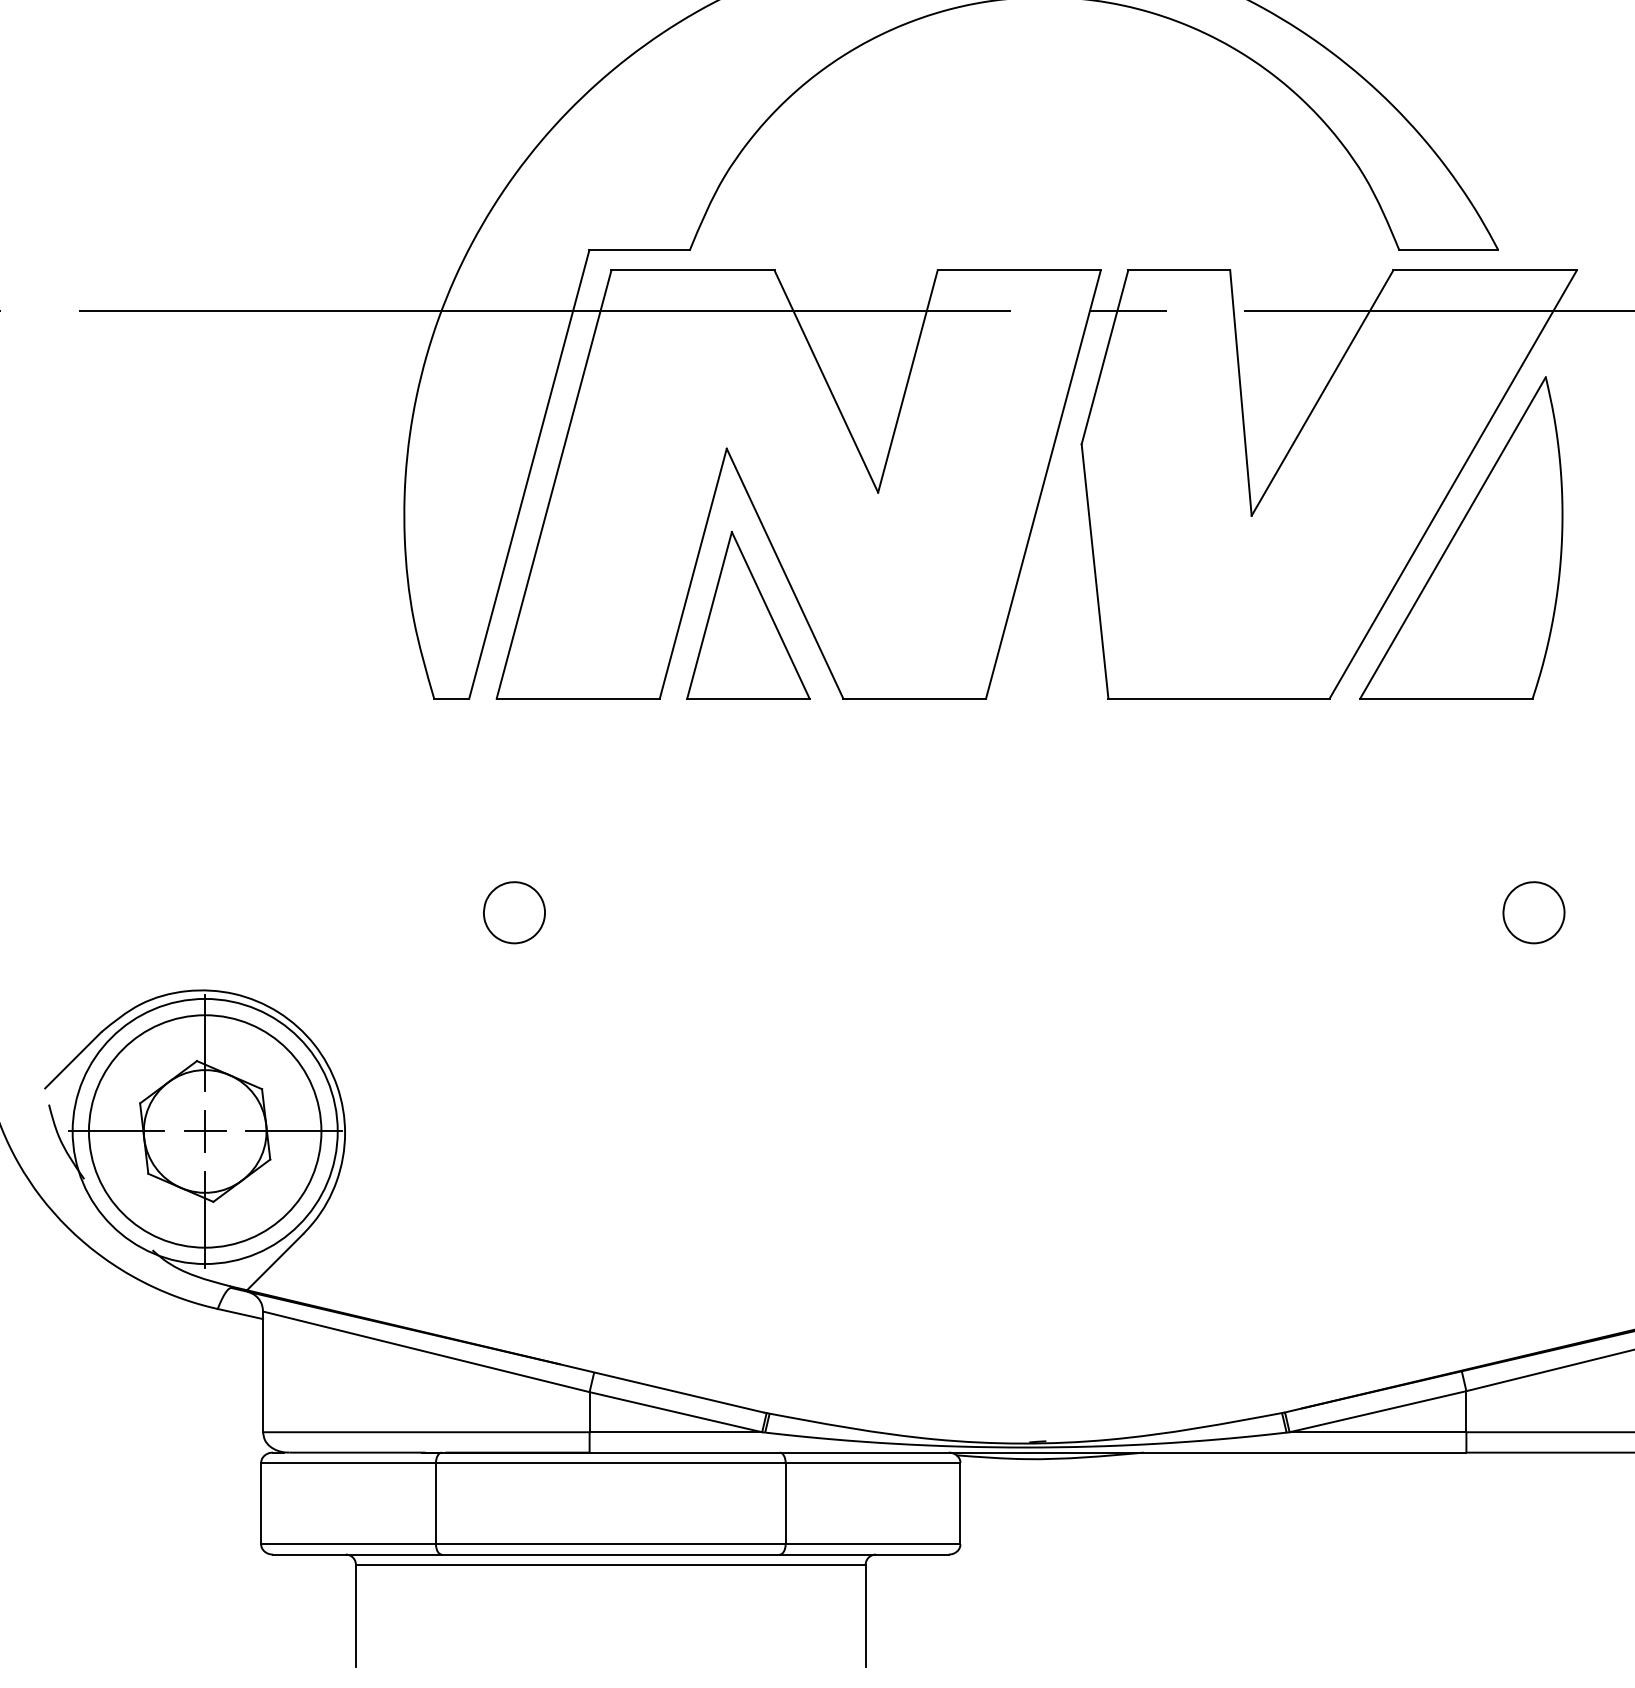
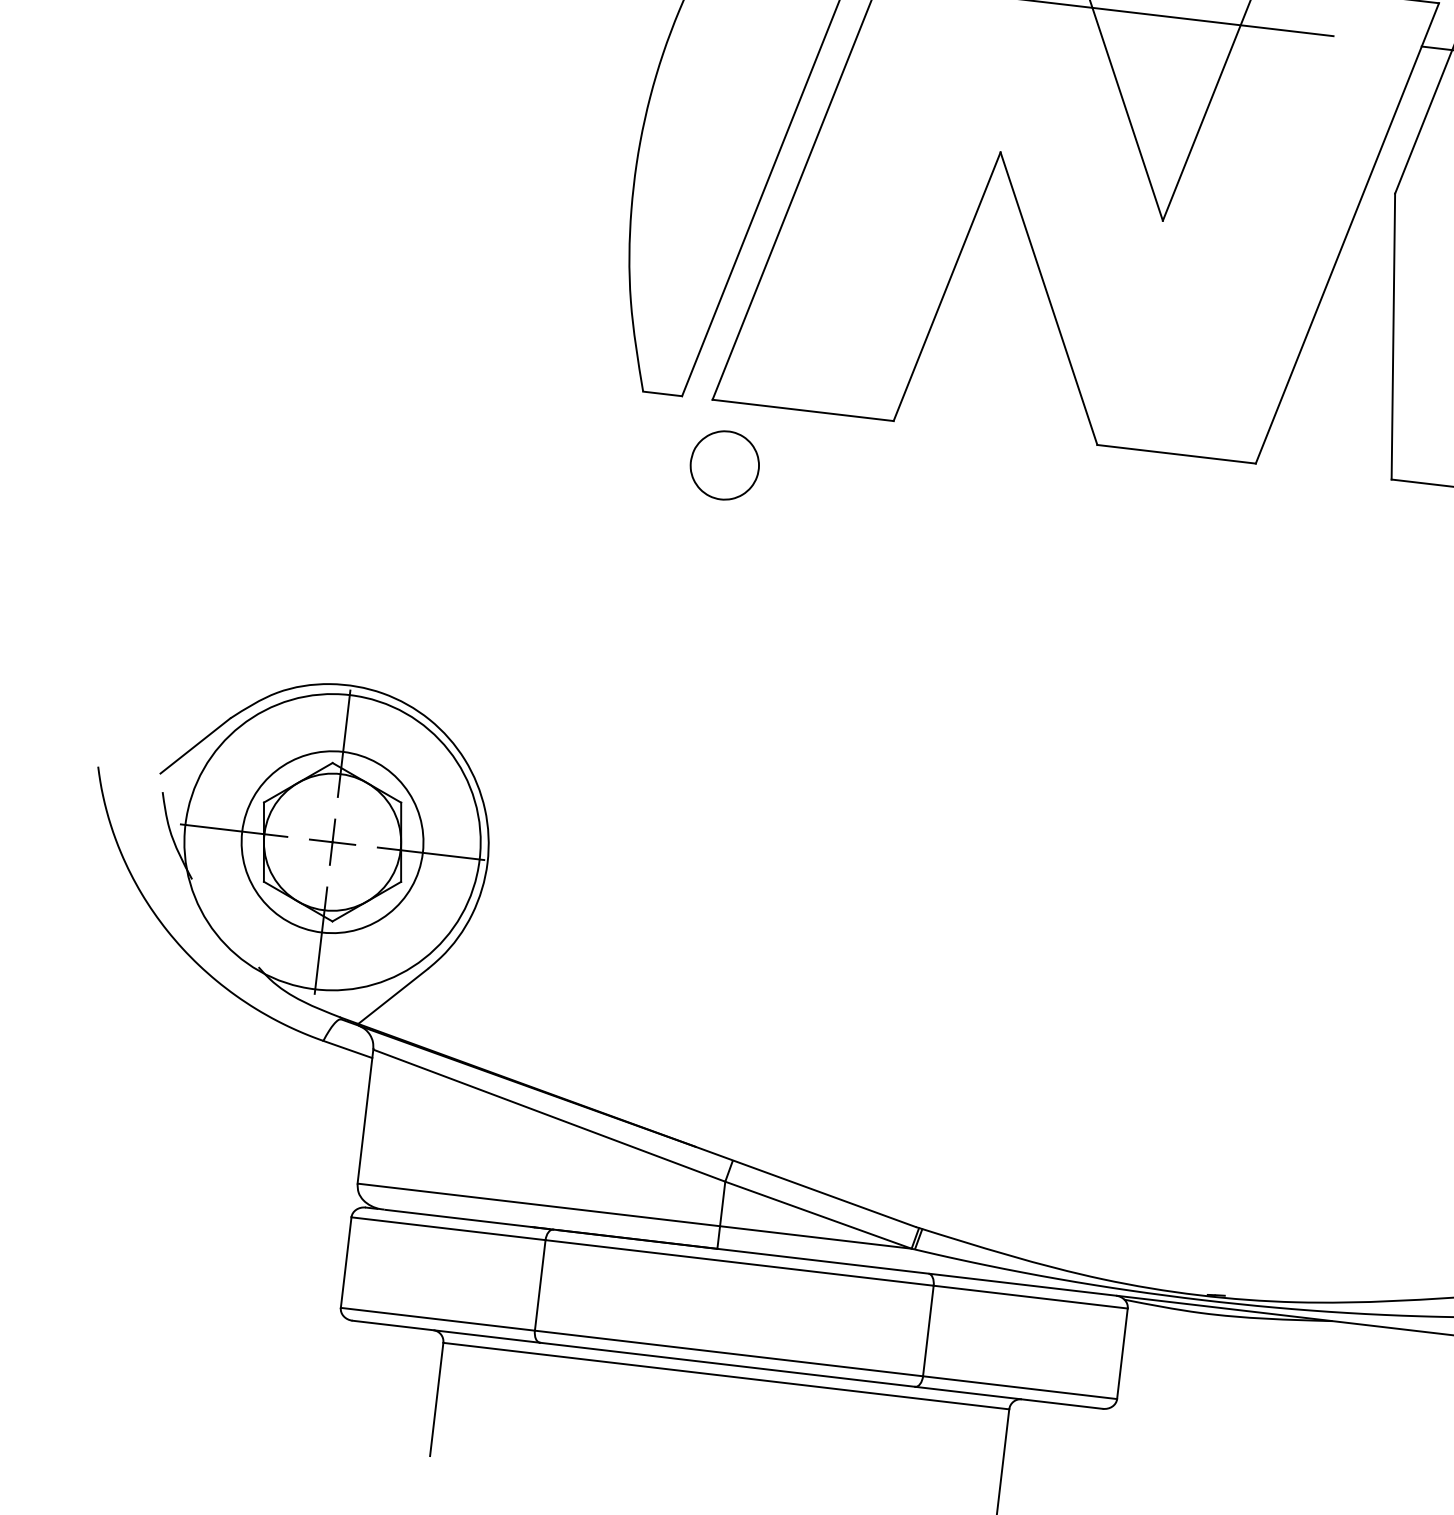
part: (748, 615) -> (1002, 340), removed
part: (514, 912) -> (724, 465), moved
circle: (204, 1131) -> (331, 842), size x0.7

